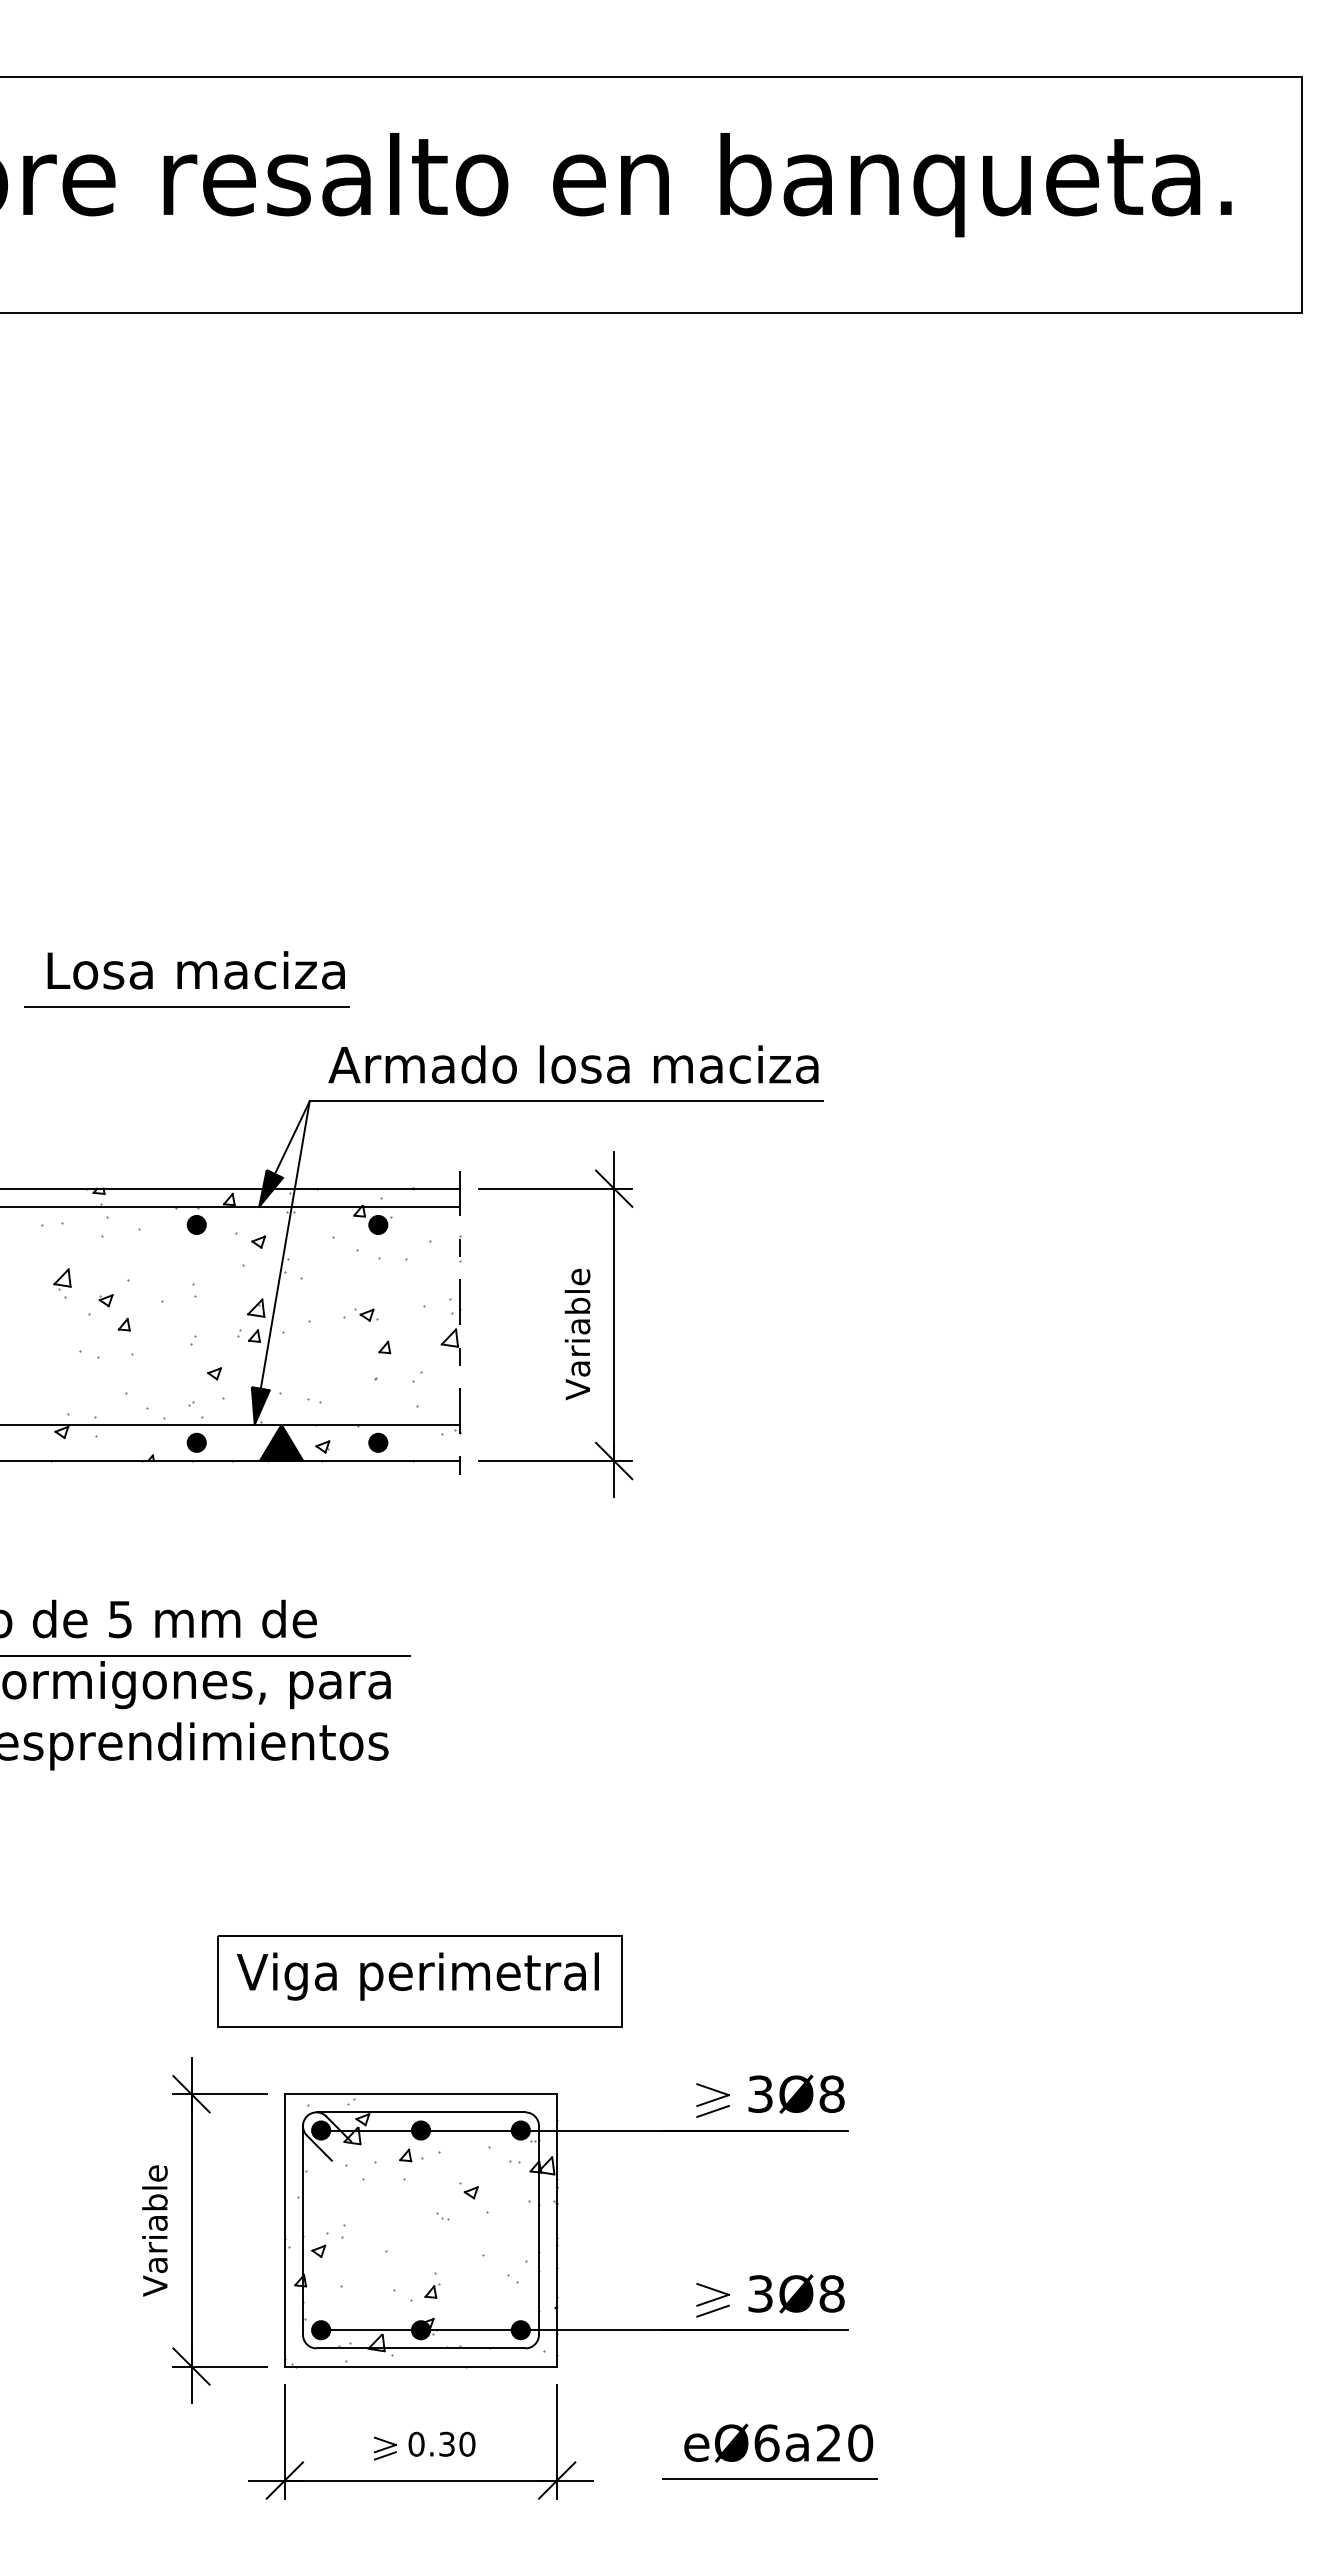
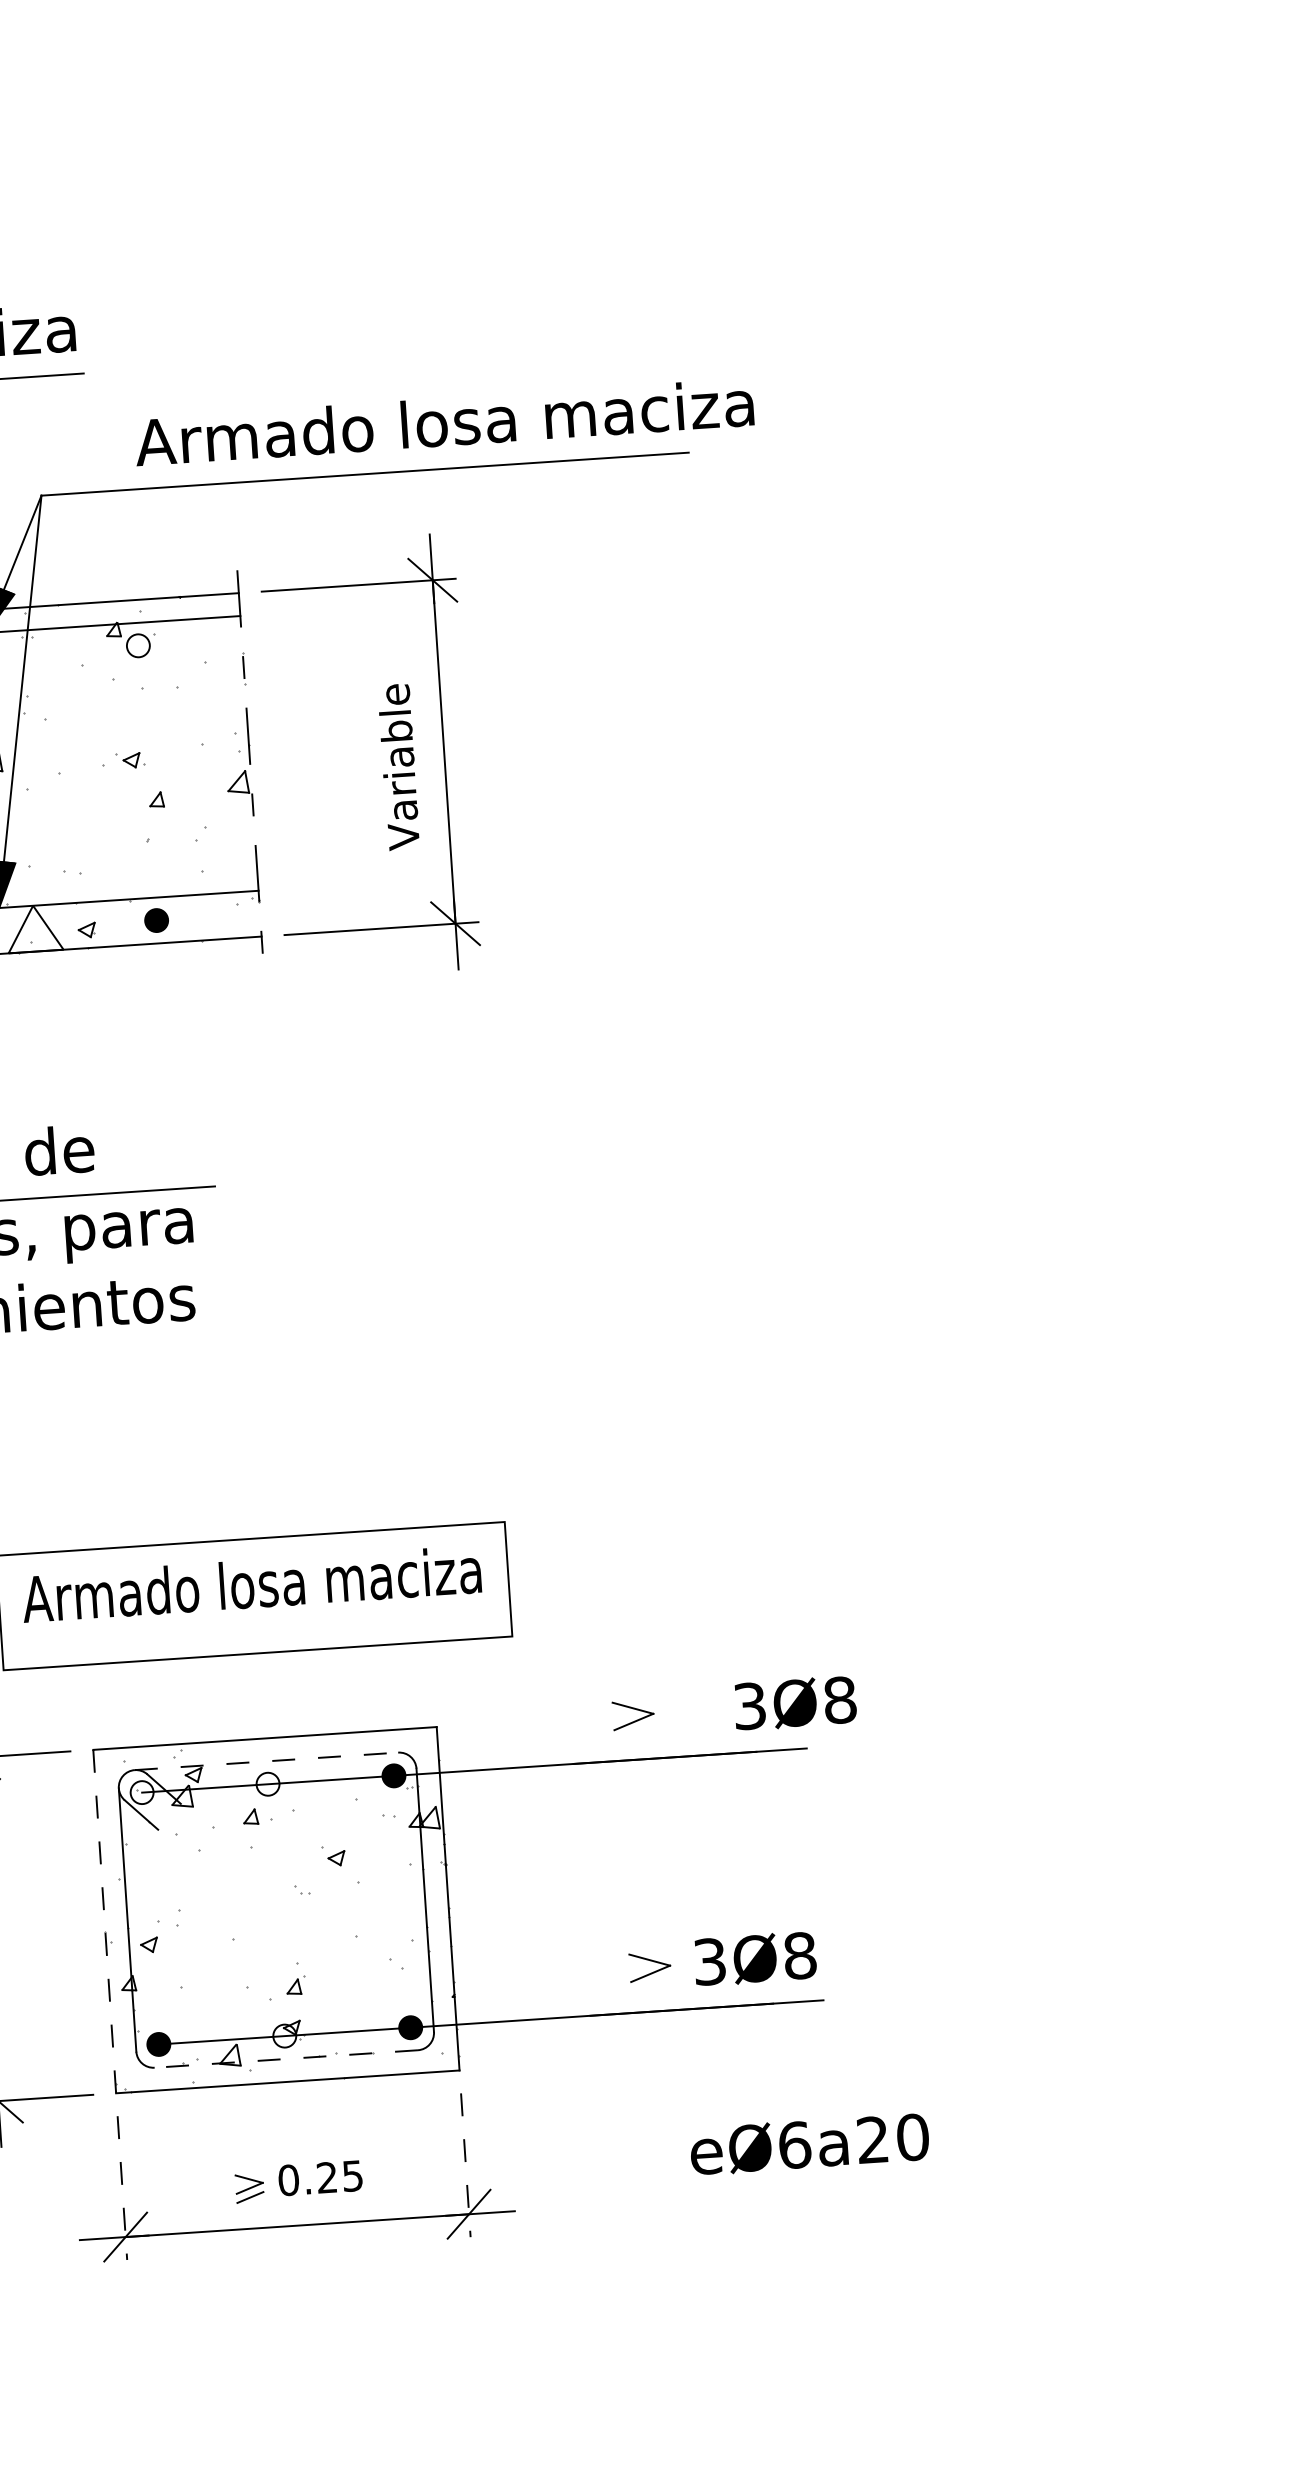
text: (573, 1064) -> (444, 422), moved
fill: (378, 1224) -> (138, 645), removed
fill: (281, 1442) -> (34, 928), removed
text: (418, 1976) -> (252, 1590), Viga perimetral -> Armado losa maciza
text: (796, 2093) -> (795, 1702), moved
line: (712, 2111) -> (634, 1735), removed
line: (421, 2112) -> (267, 1761), solid -> dashed
fill: (321, 2130) -> (142, 1792), removed
fill: (420, 2130) -> (267, 1784), removed
line: (284, 2230) -> (104, 1921), solid -> dashed
line: (712, 2310) -> (650, 1986), removed
fill: (420, 2330) -> (284, 2036), removed
line: (420, 2348) -> (285, 2059), solid -> dashed
line: (284, 2442) -> (122, 2189), solid -> dashed
line: (557, 2442) -> (466, 2166), solid -> dashed
text: (778, 2442) -> (809, 2143), moved
text: (457, 2443) -> (340, 2175), 0.30 -> 0.25
line: (769, 2479) -> (736, 2195), removed

